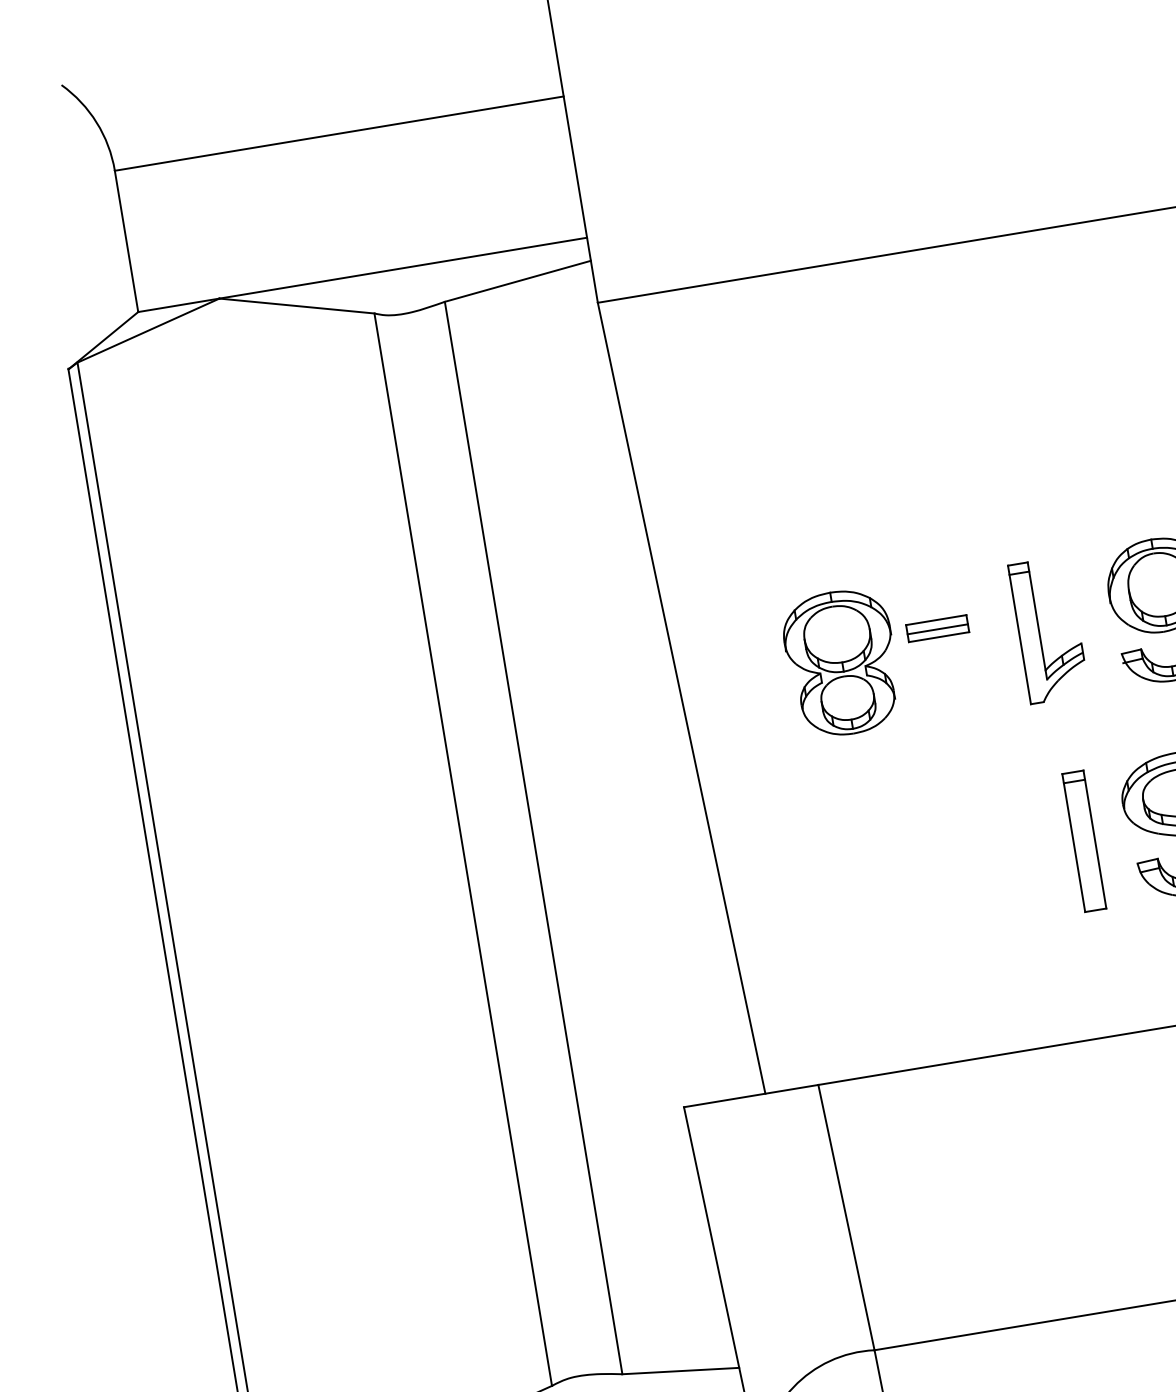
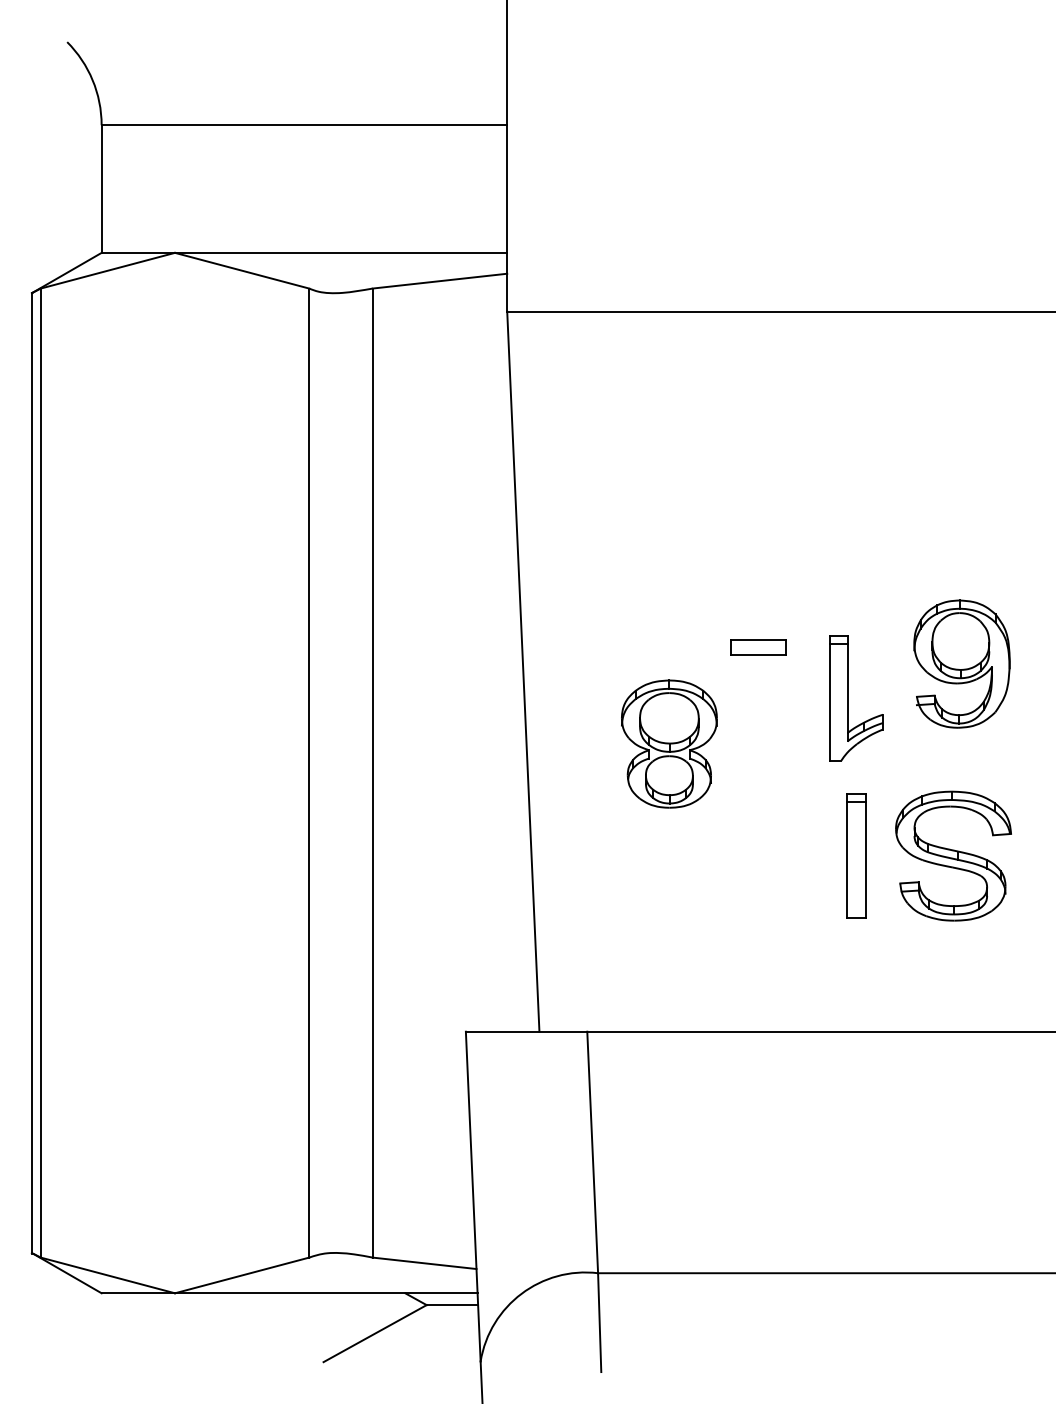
line: (937, 629) -> (758, 648), removed
part: (1040, 631) -> (848, 698), moved
part: (841, 662) -> (669, 743), moved

